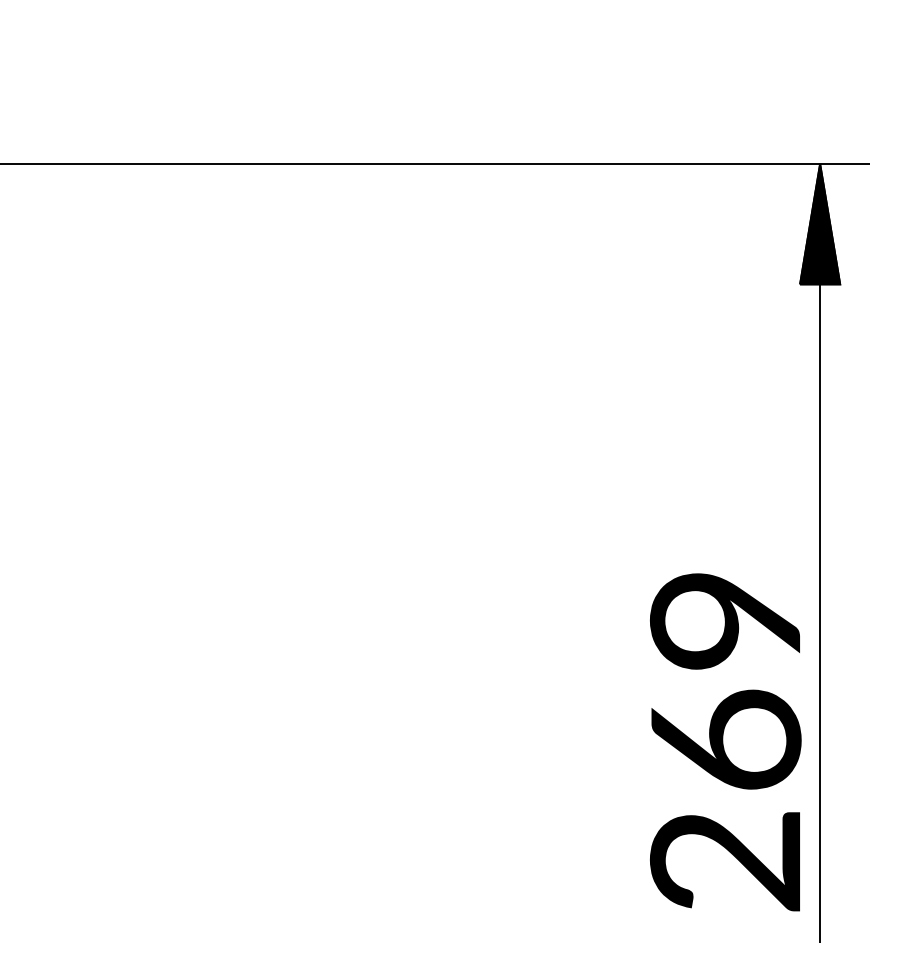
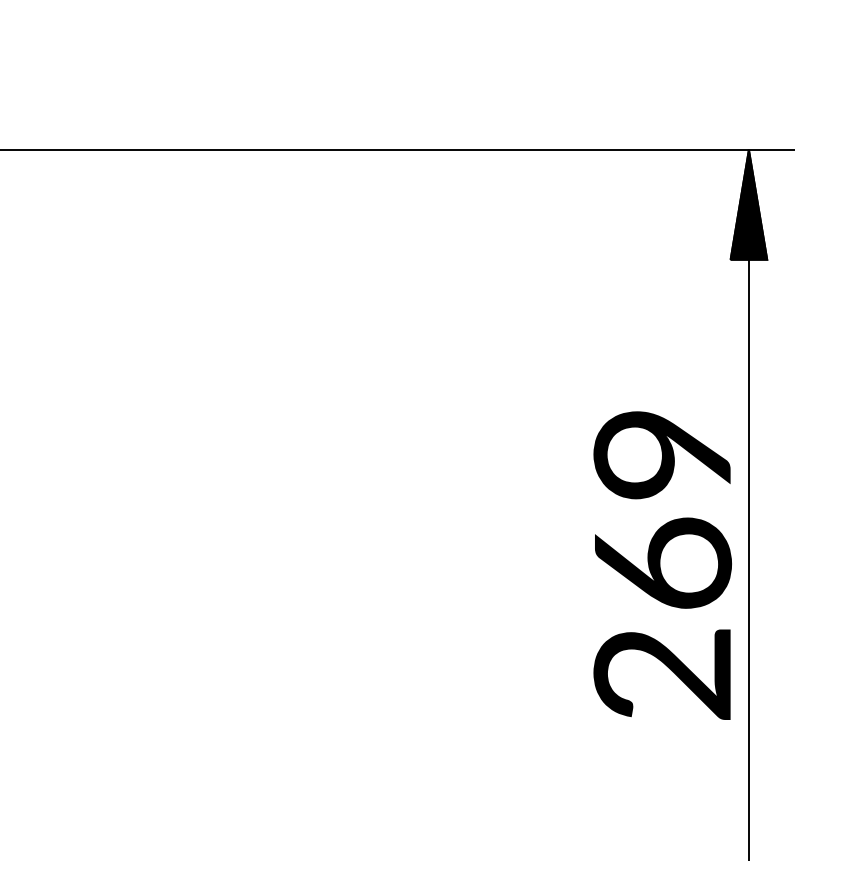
text: (725, 742) -> (662, 565), moved

